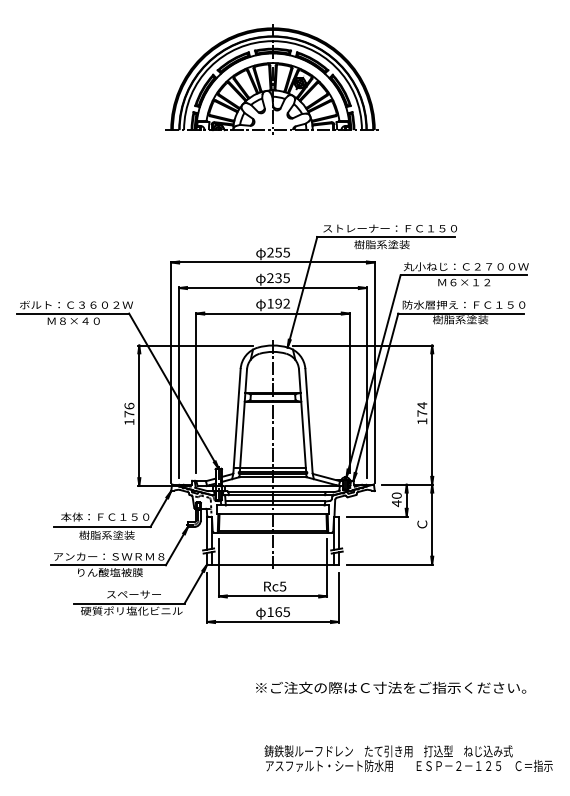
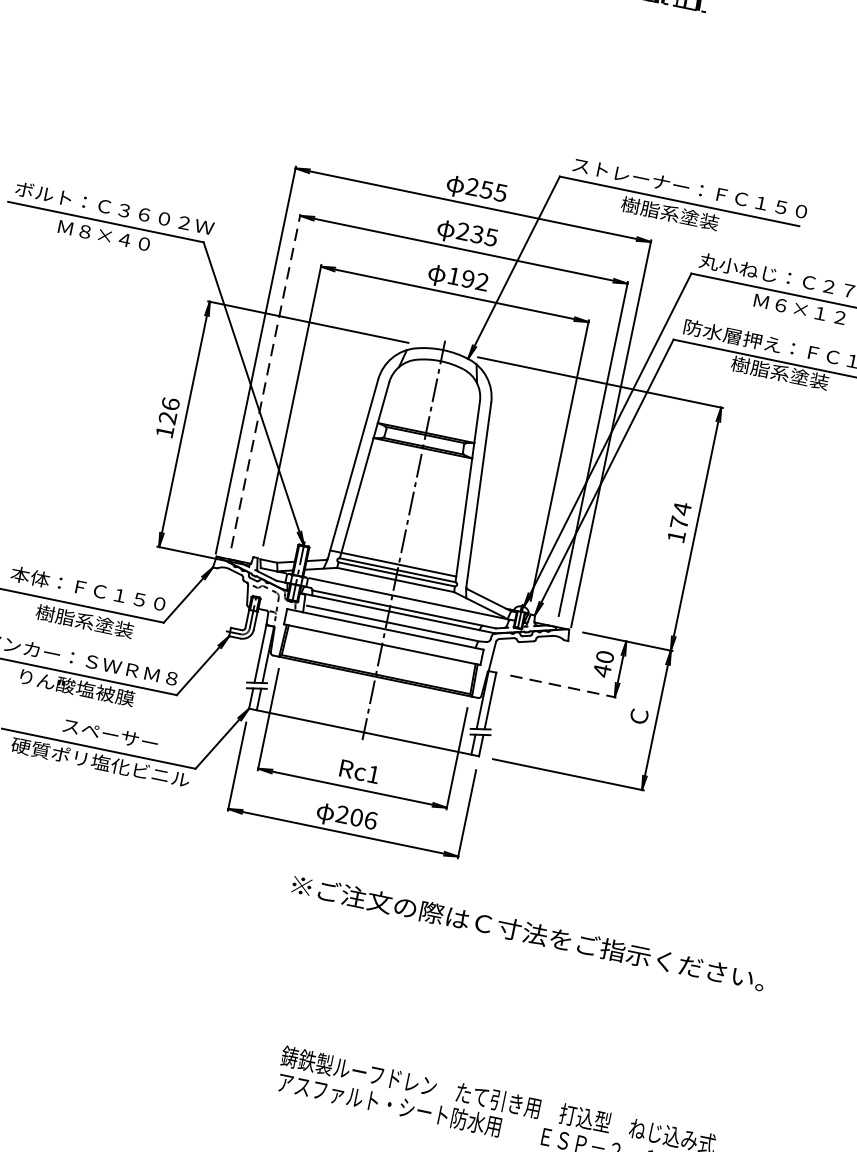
line: (179, 382) -> (266, 380), solid -> dashed
text: (129, 414) -> (167, 418), 176 -> 126
line: (377, 516) -> (563, 686), solid -> dashed
text: (282, 586) -> (372, 774), Rc5 -> Rc1
text: (278, 611) -> (356, 816), 165 -> 206
text: (391, 687) -> (529, 932), moved

